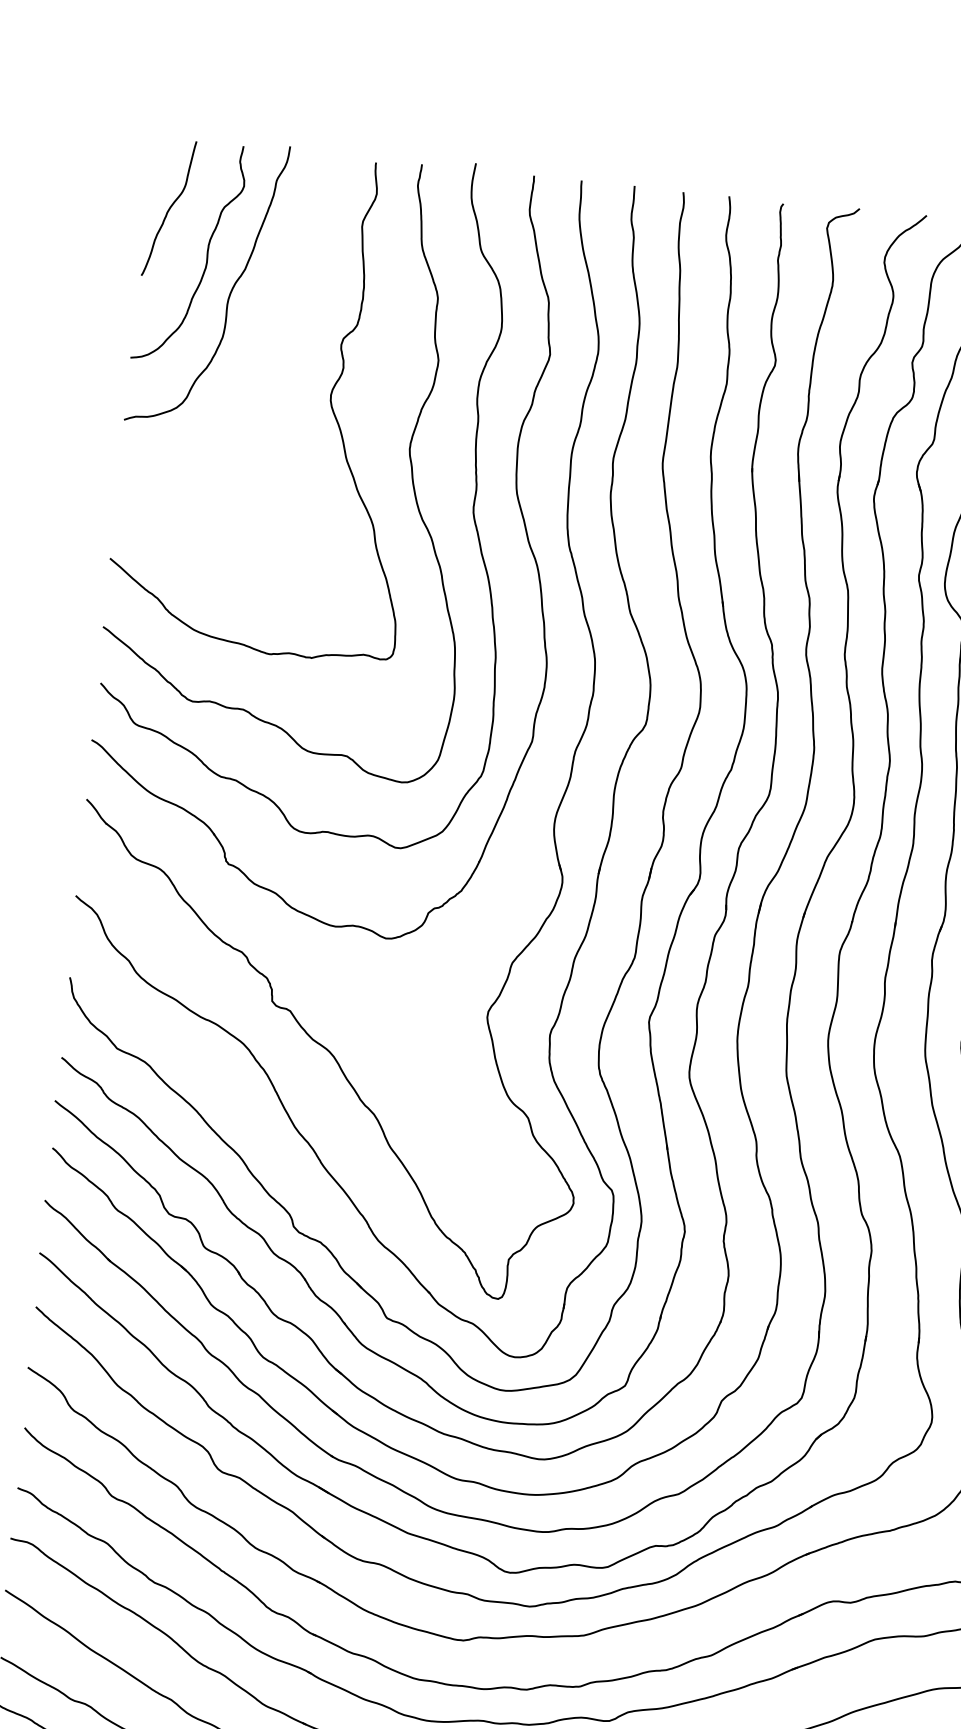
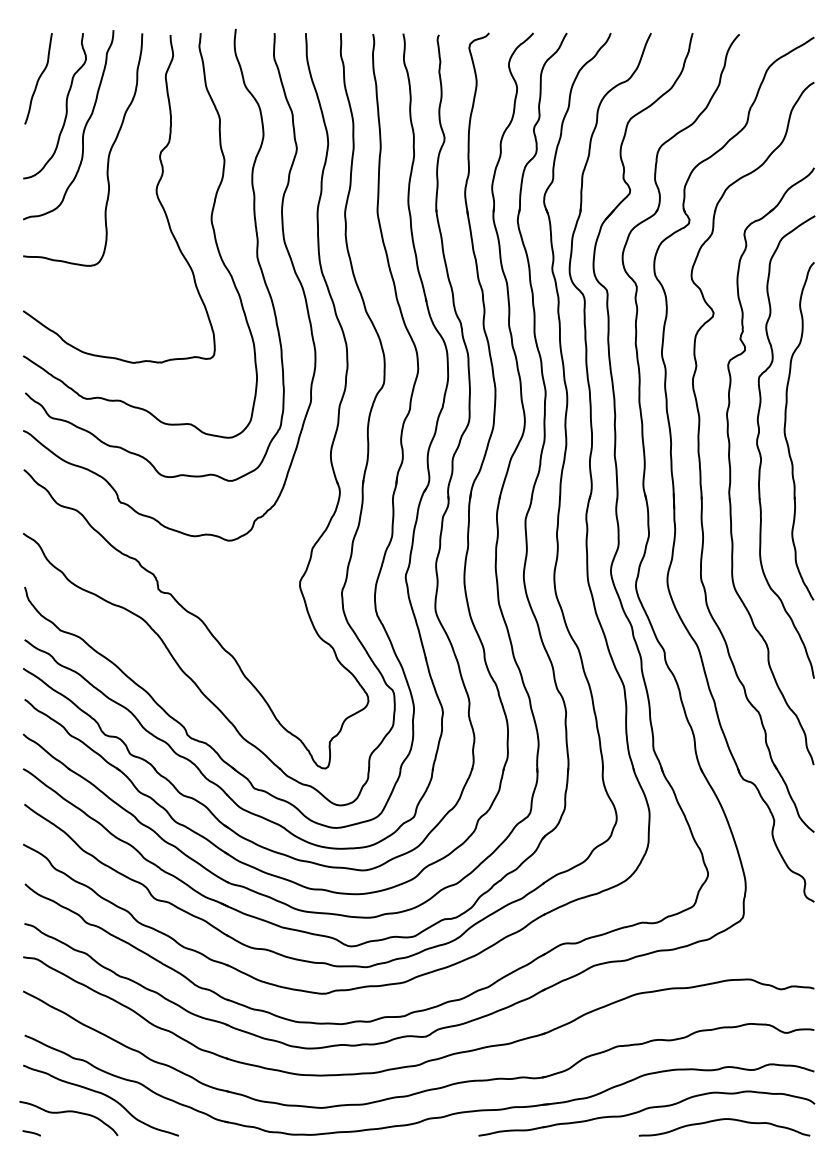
curve: (261, 338) -> (107, 157), added

